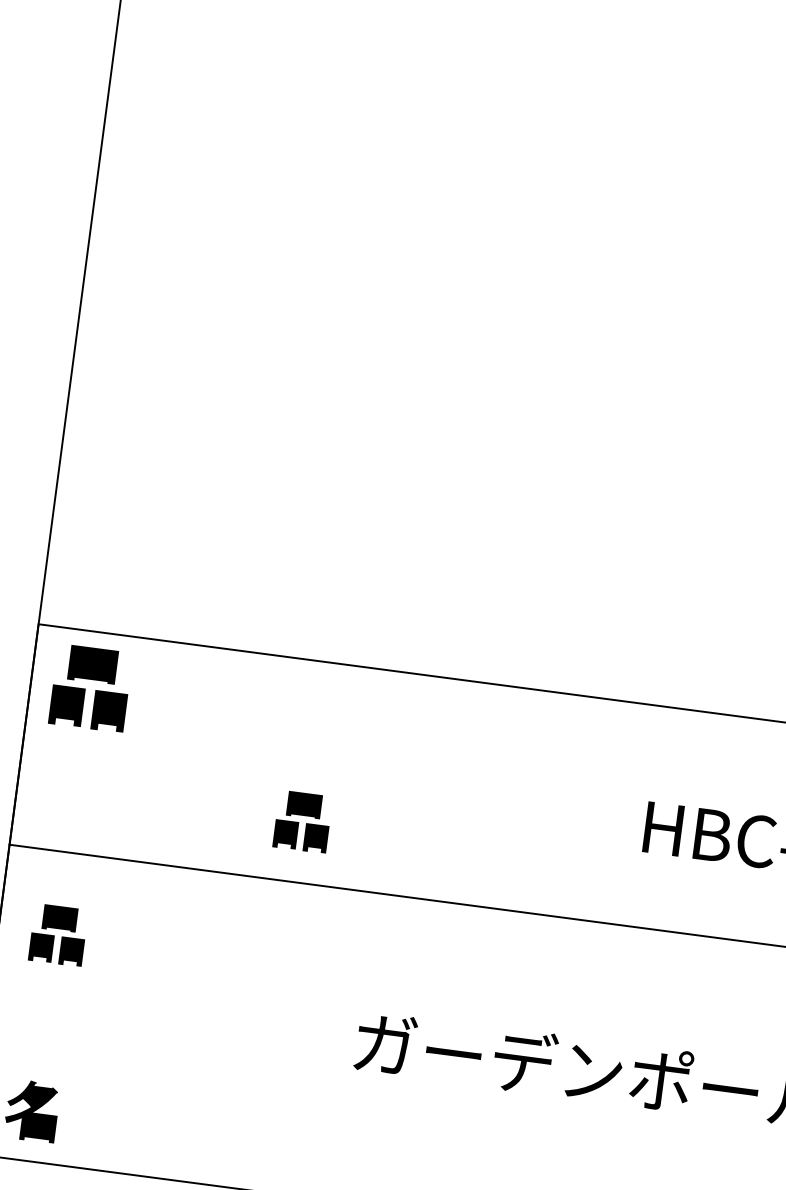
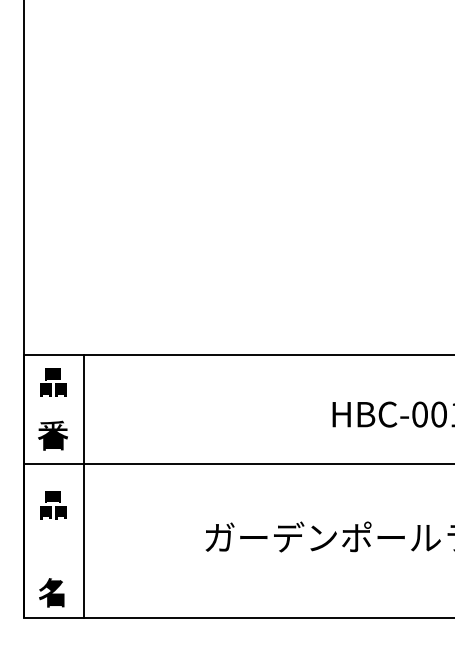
part: (91, 687) -> (53, 382), size x0.71
part: (75, 794) -> (52, 435), added
part: (303, 822) -> (165, 434), removed
line: (124, 903) -> (83, 485), added

